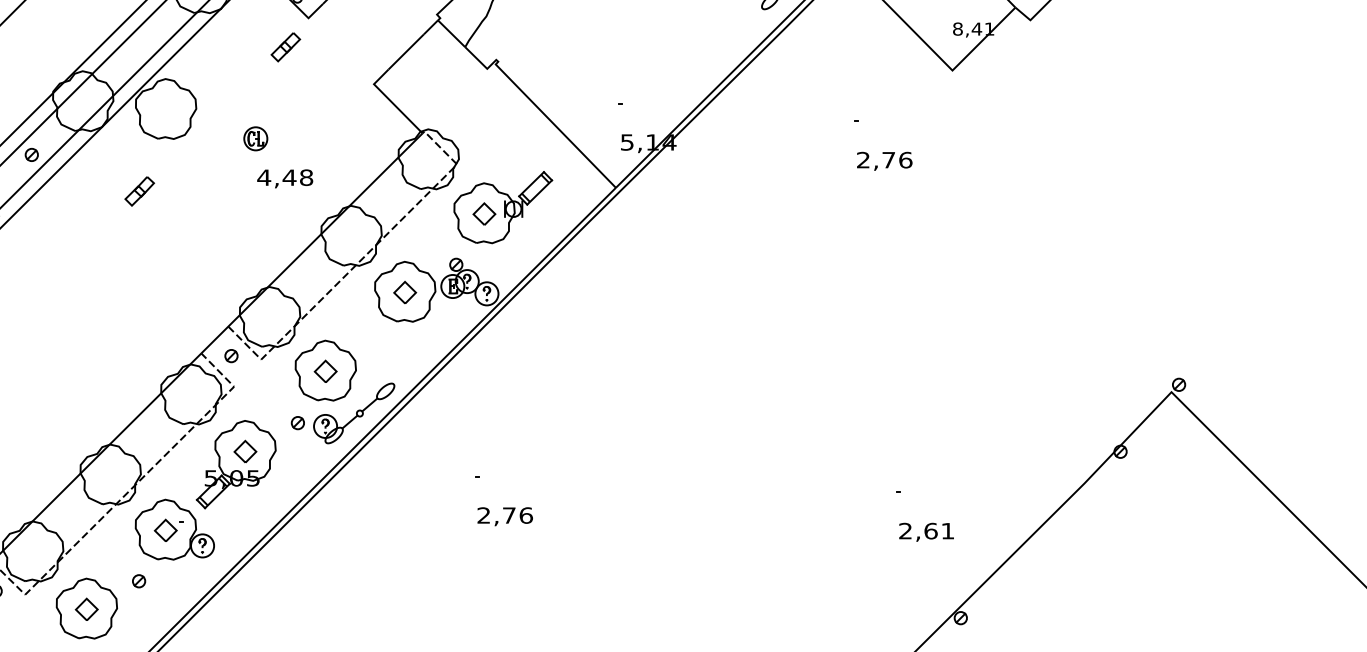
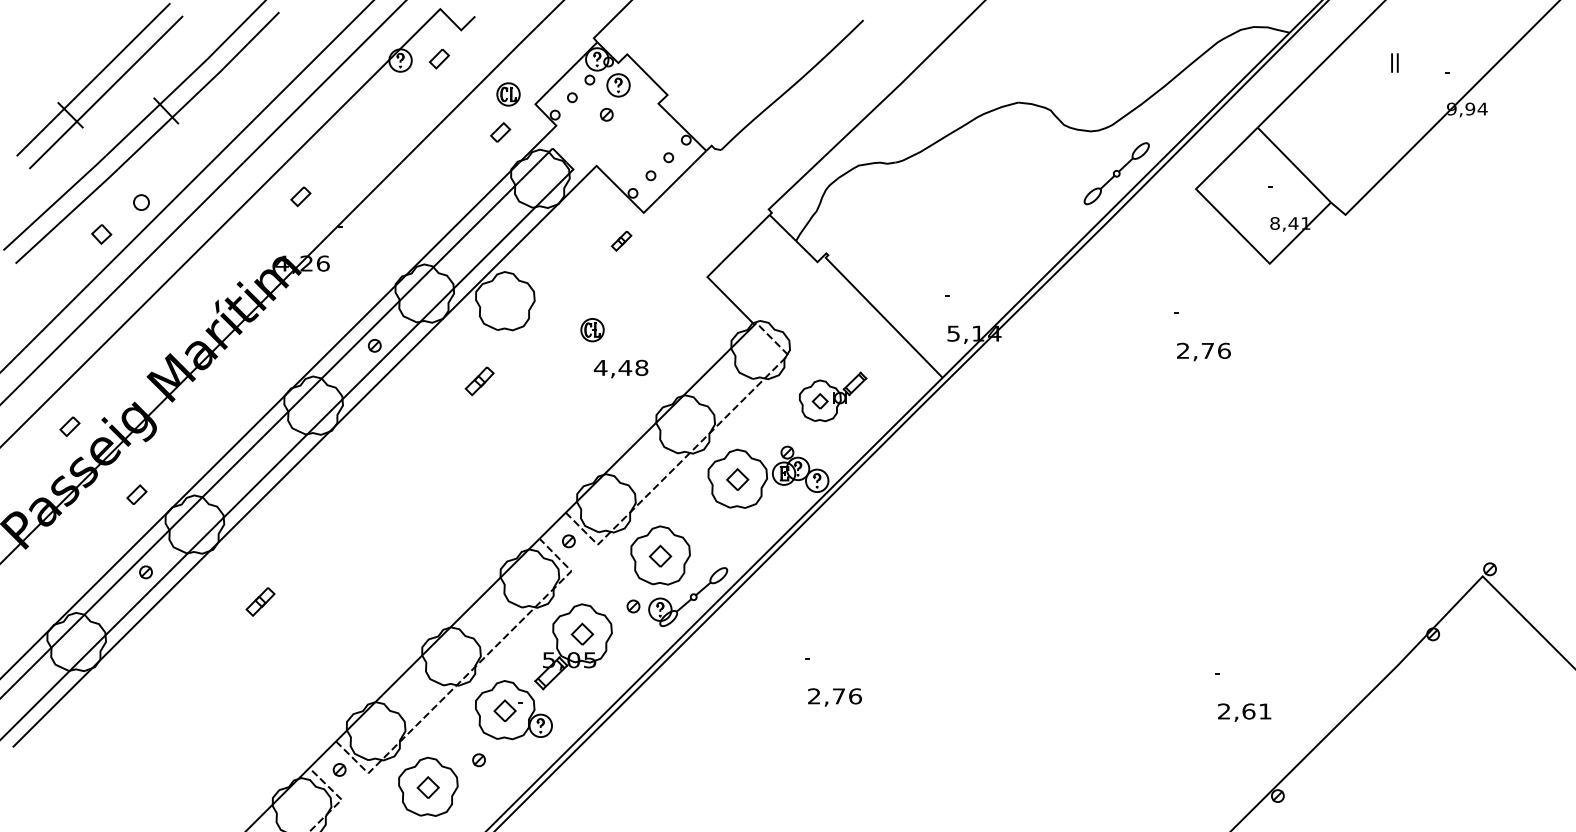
part: (285, 46) -> (621, 240), size x0.7
part: (502, 207) -> (832, 396), size x0.7

